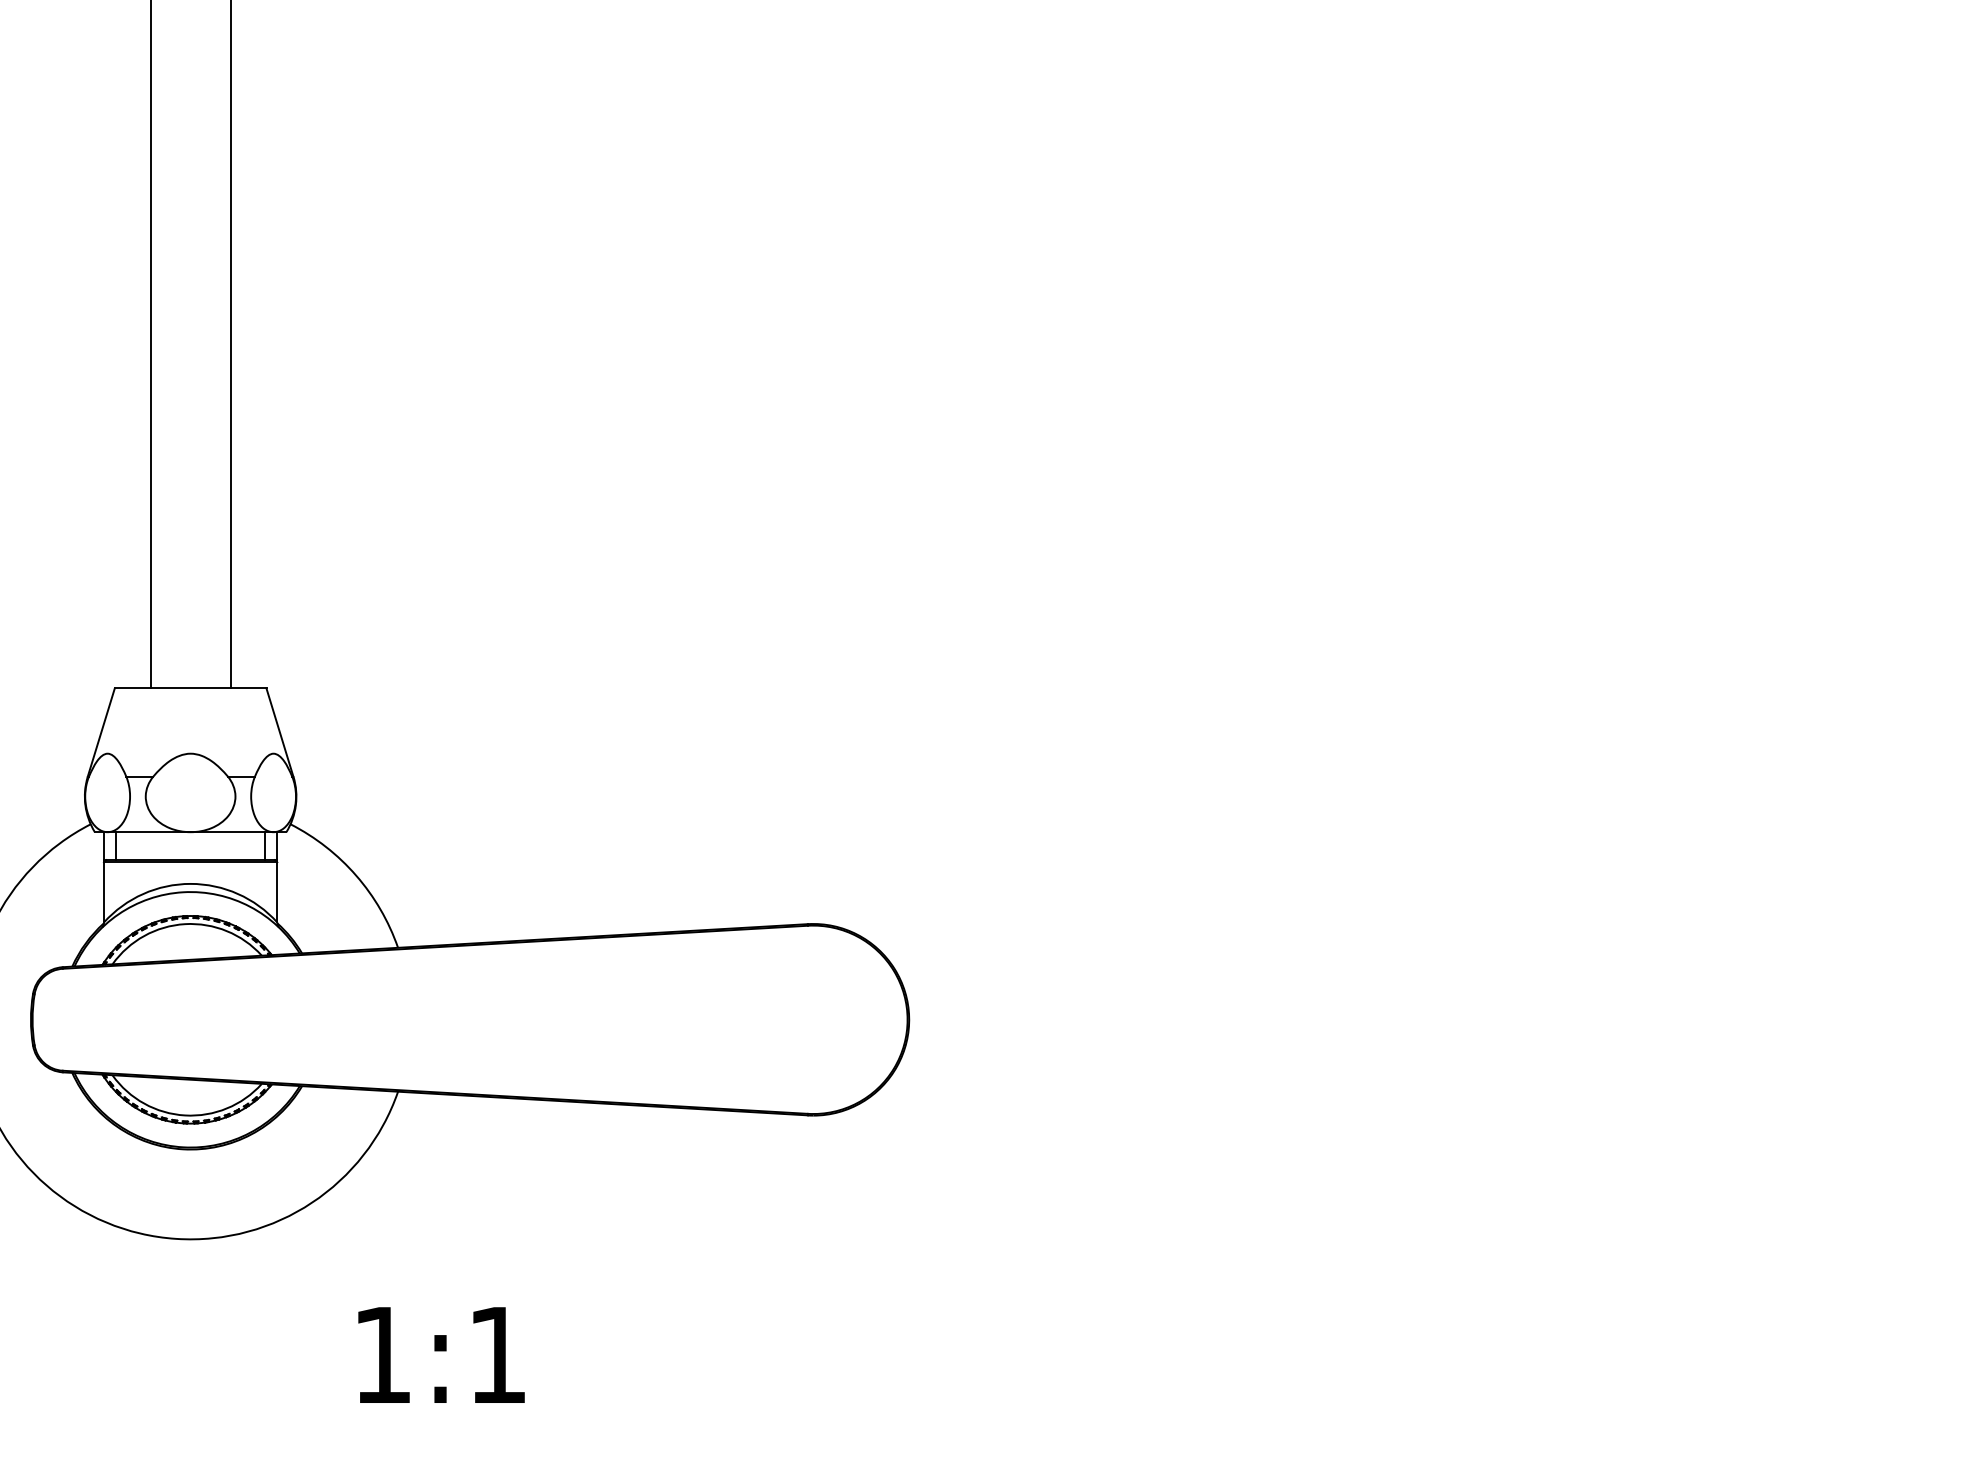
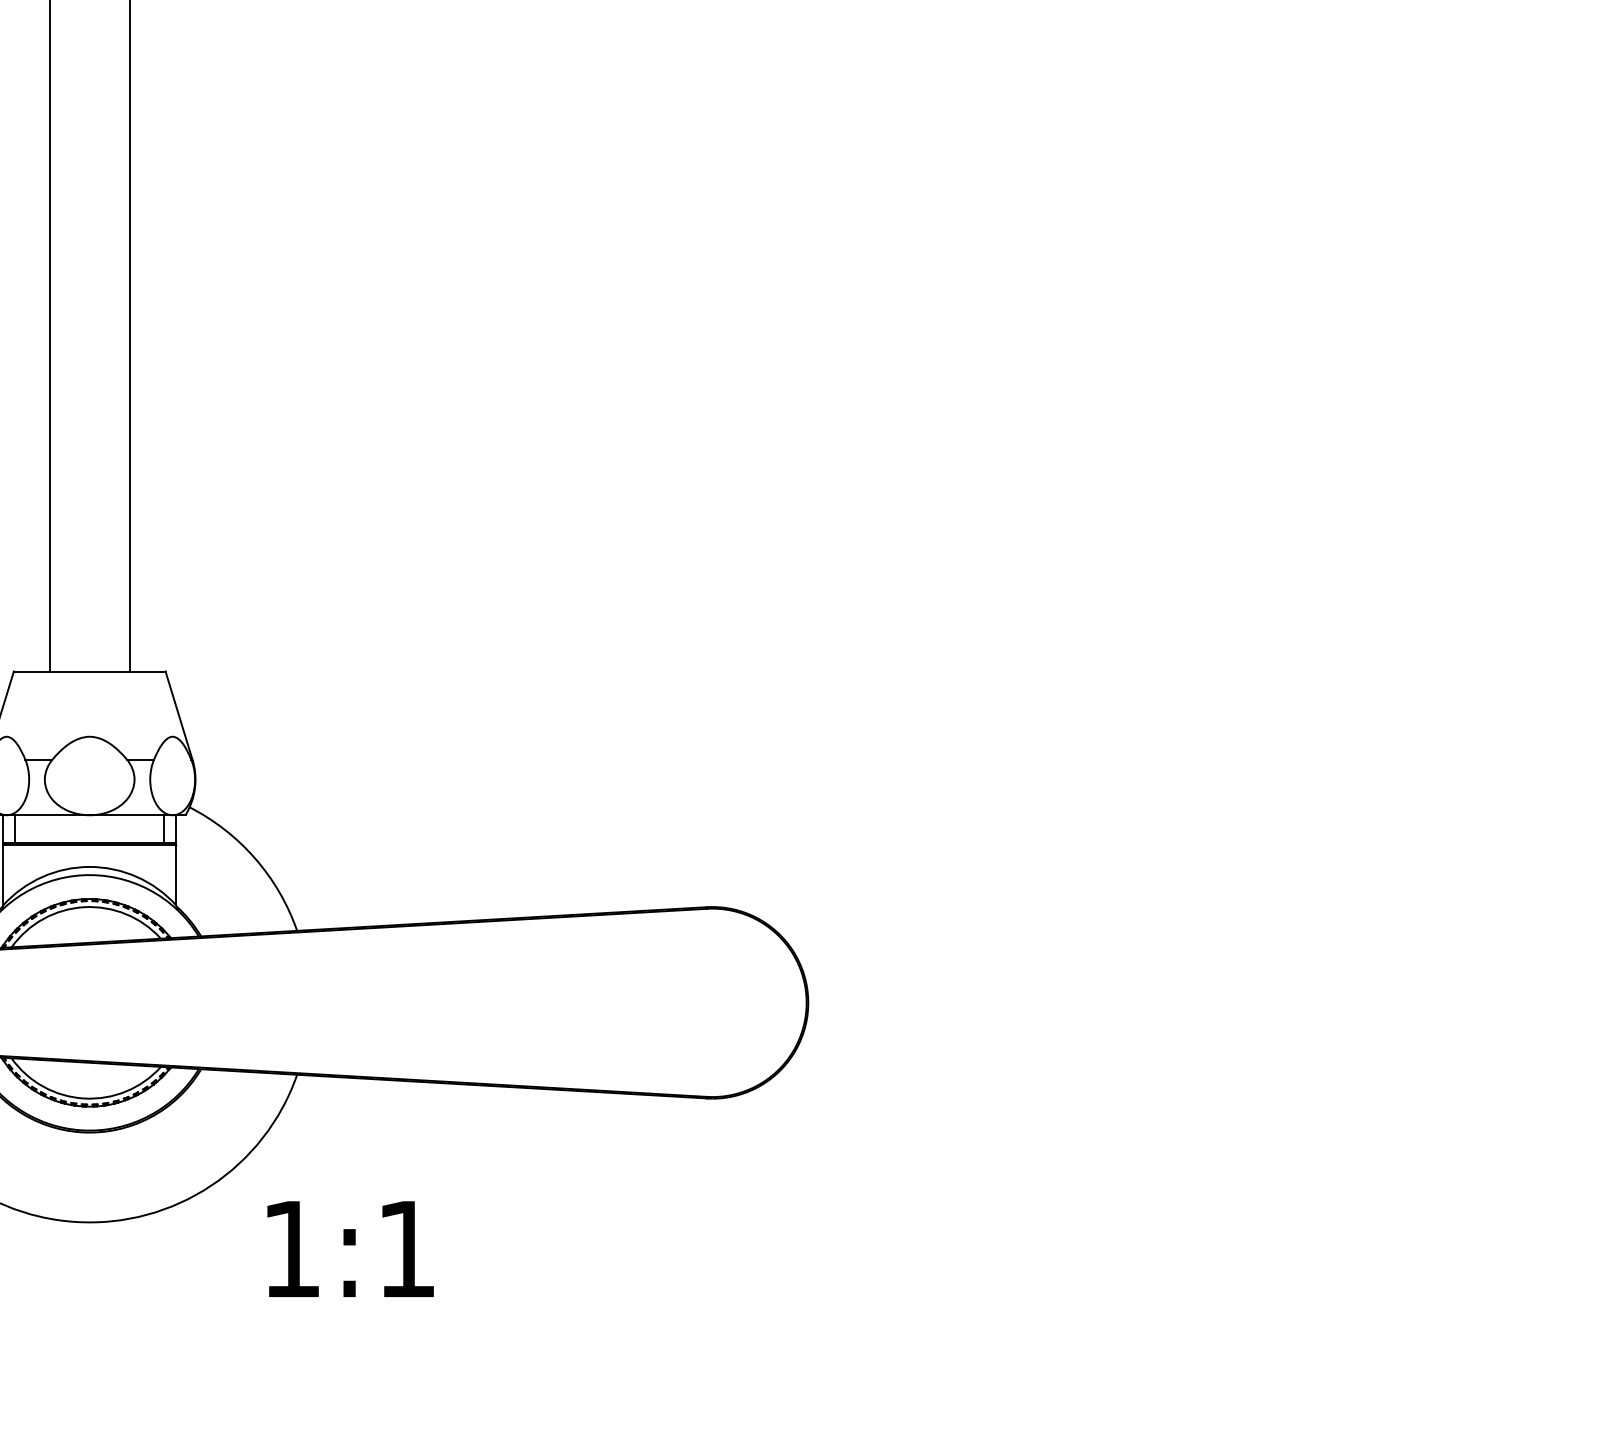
text: (441, 1354) -> (350, 1248), moved

